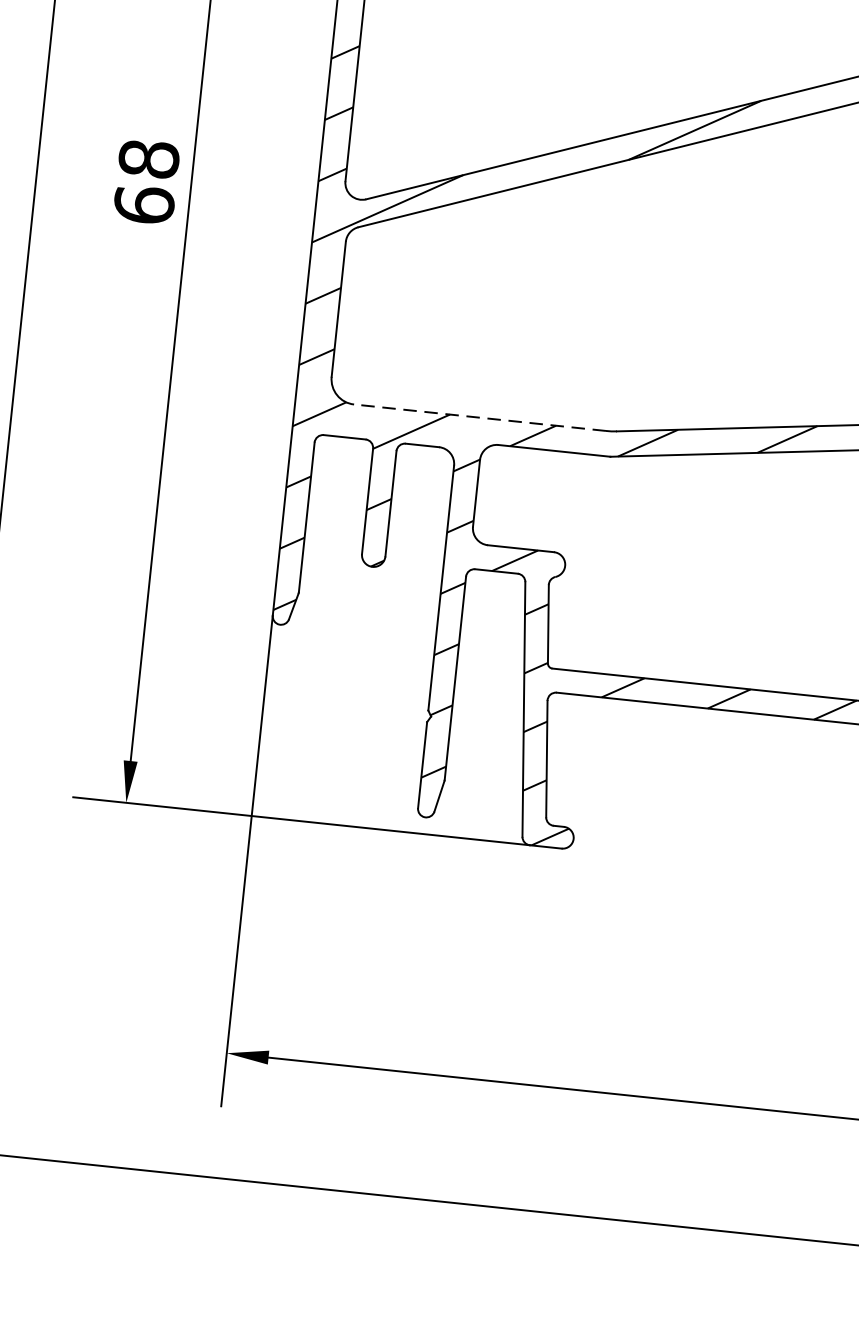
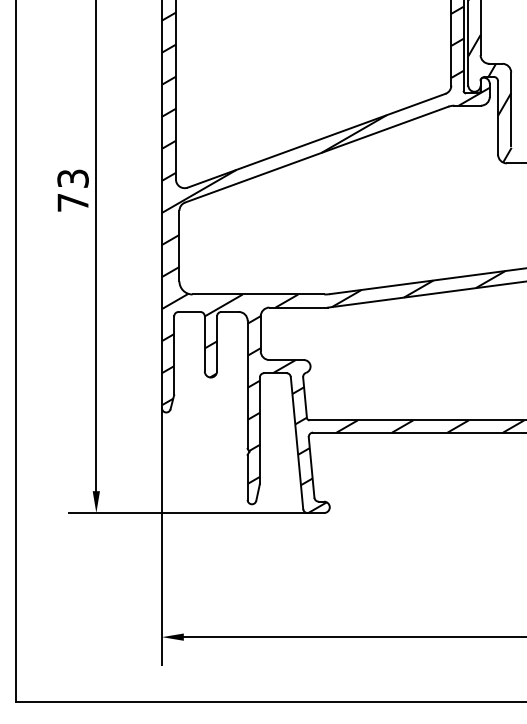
text: (145, 181) -> (72, 190), 68 -> 73
line: (480, 417) -> (258, 294), dashed -> solid

